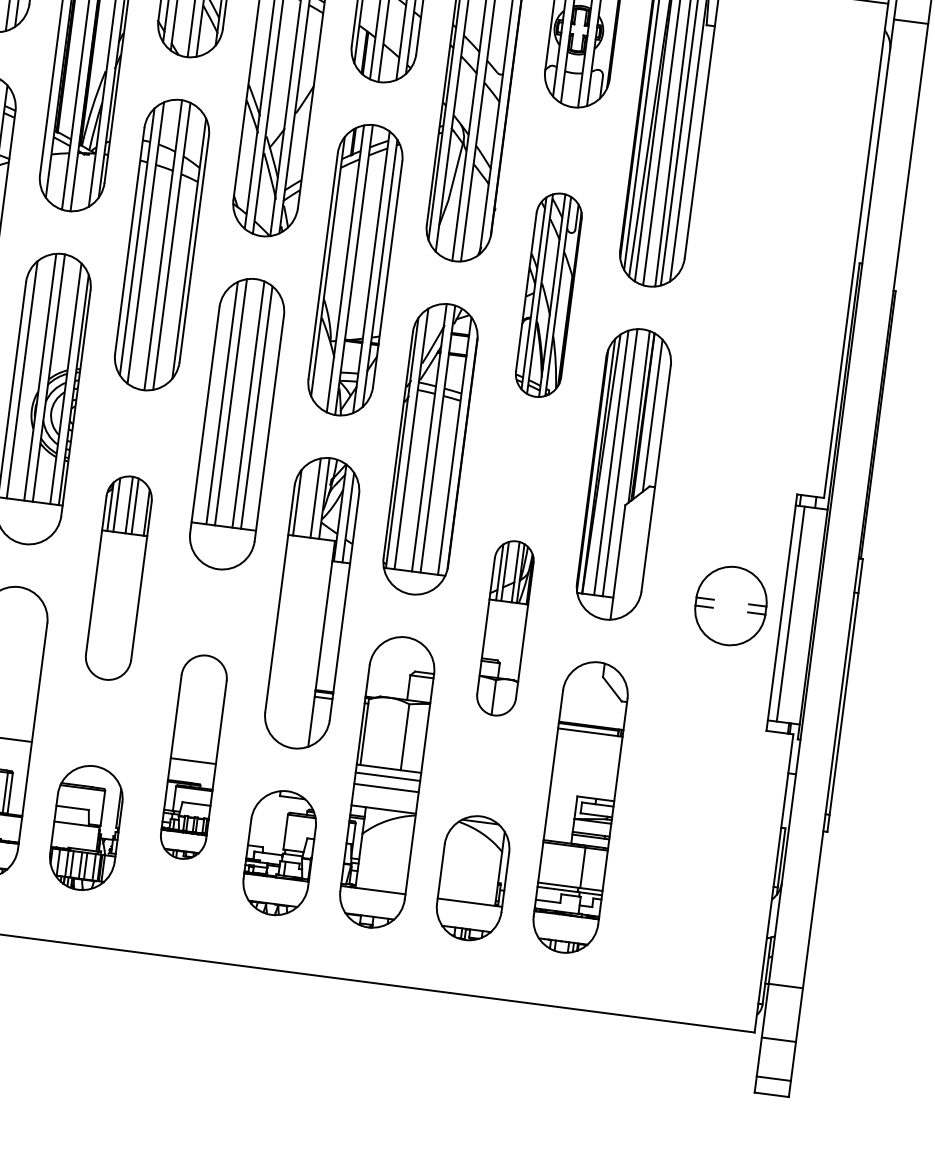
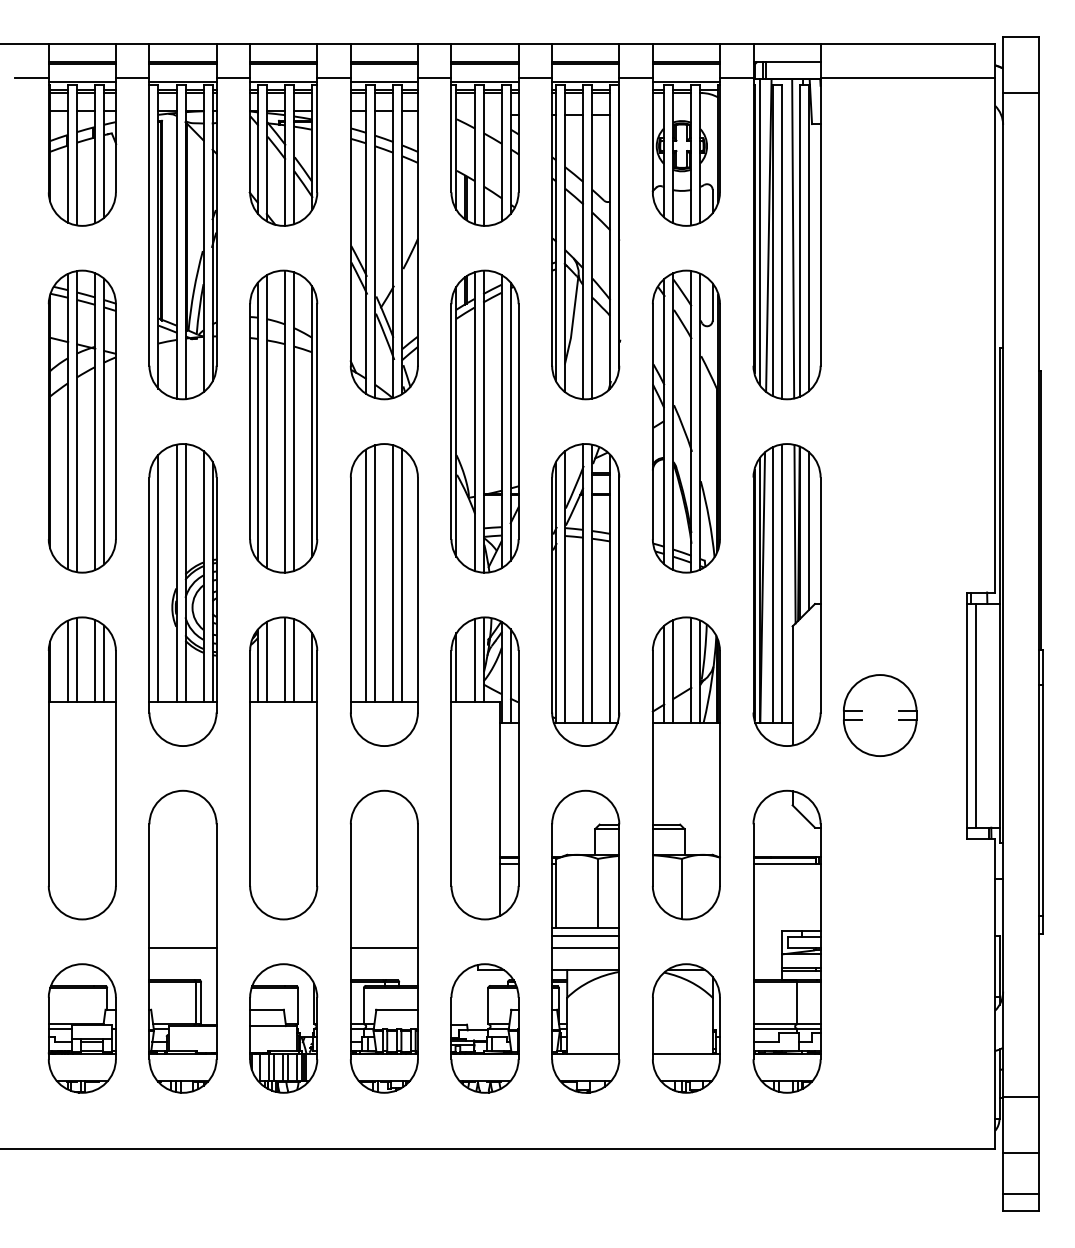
part: (548, 295) -> (686, 421), size x1.43
part: (118, 578) -> (283, 768), size x1.43
part: (731, 606) -> (880, 715), moved
part: (504, 628) -> (685, 768), size x1.67
part: (194, 756) -> (384, 941), size x1.43

